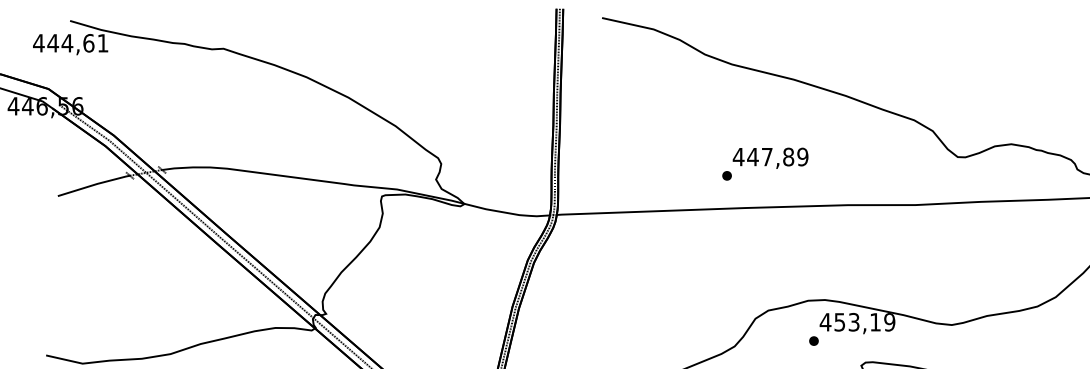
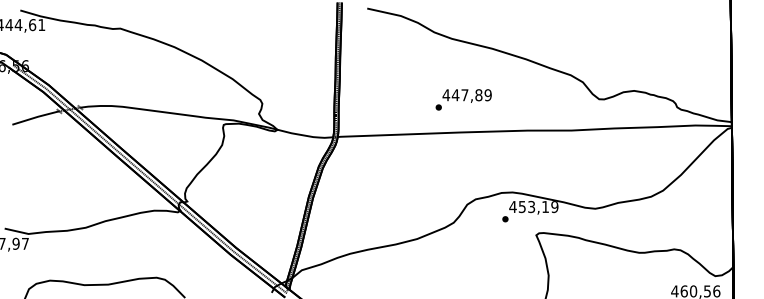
text: (764, 163) -> (463, 99), moved

